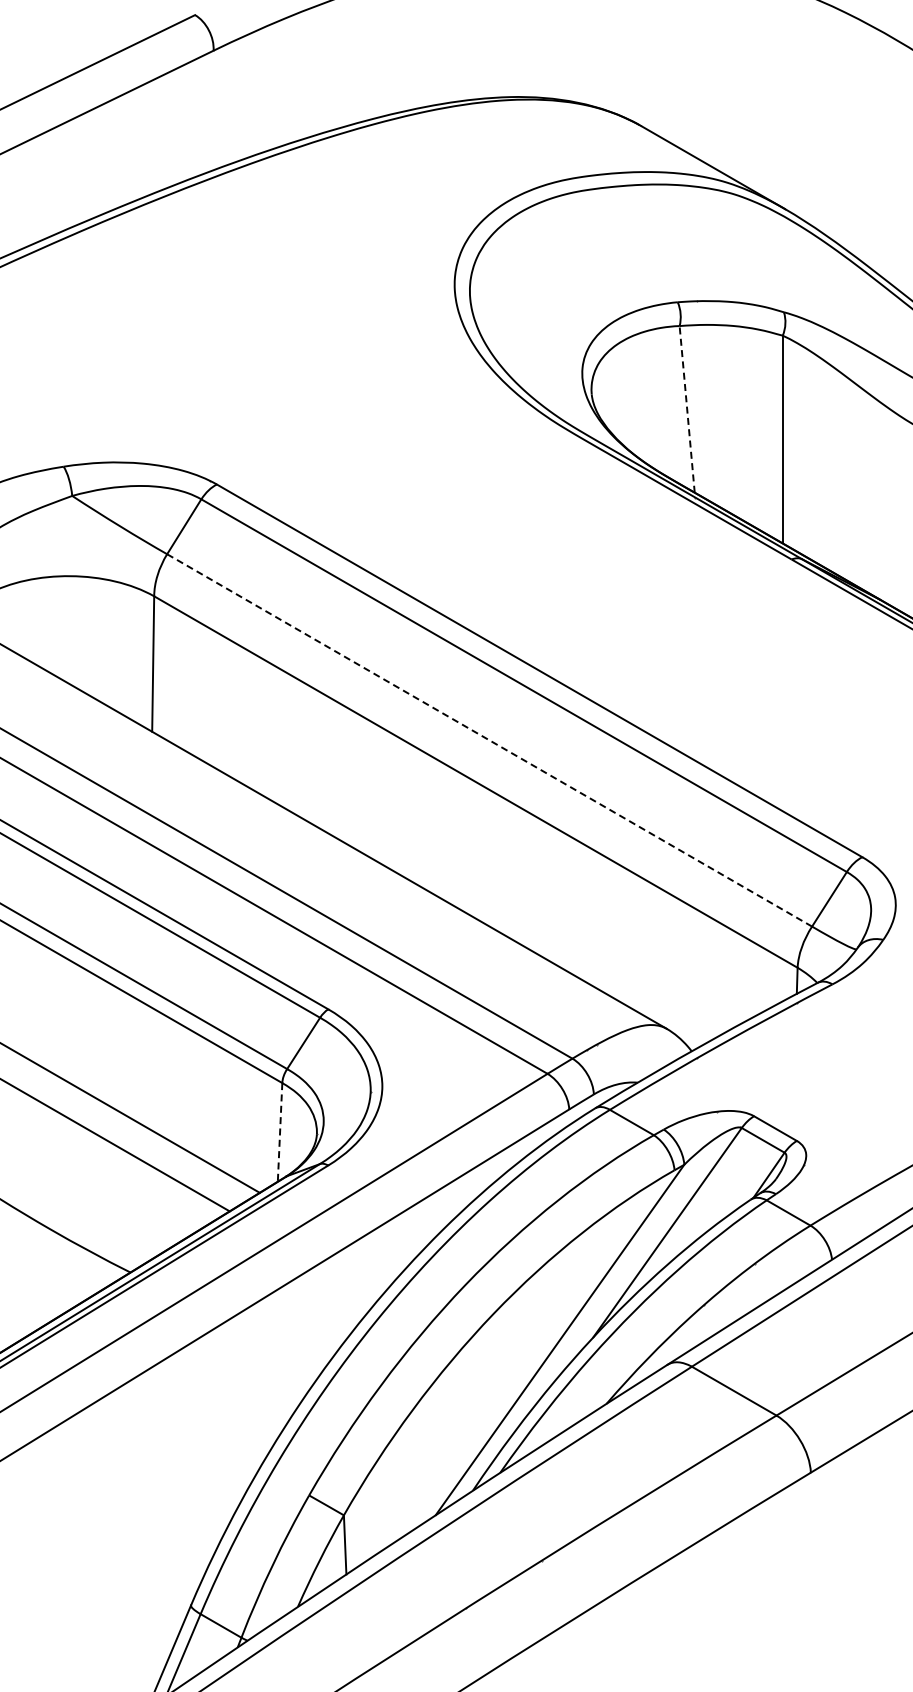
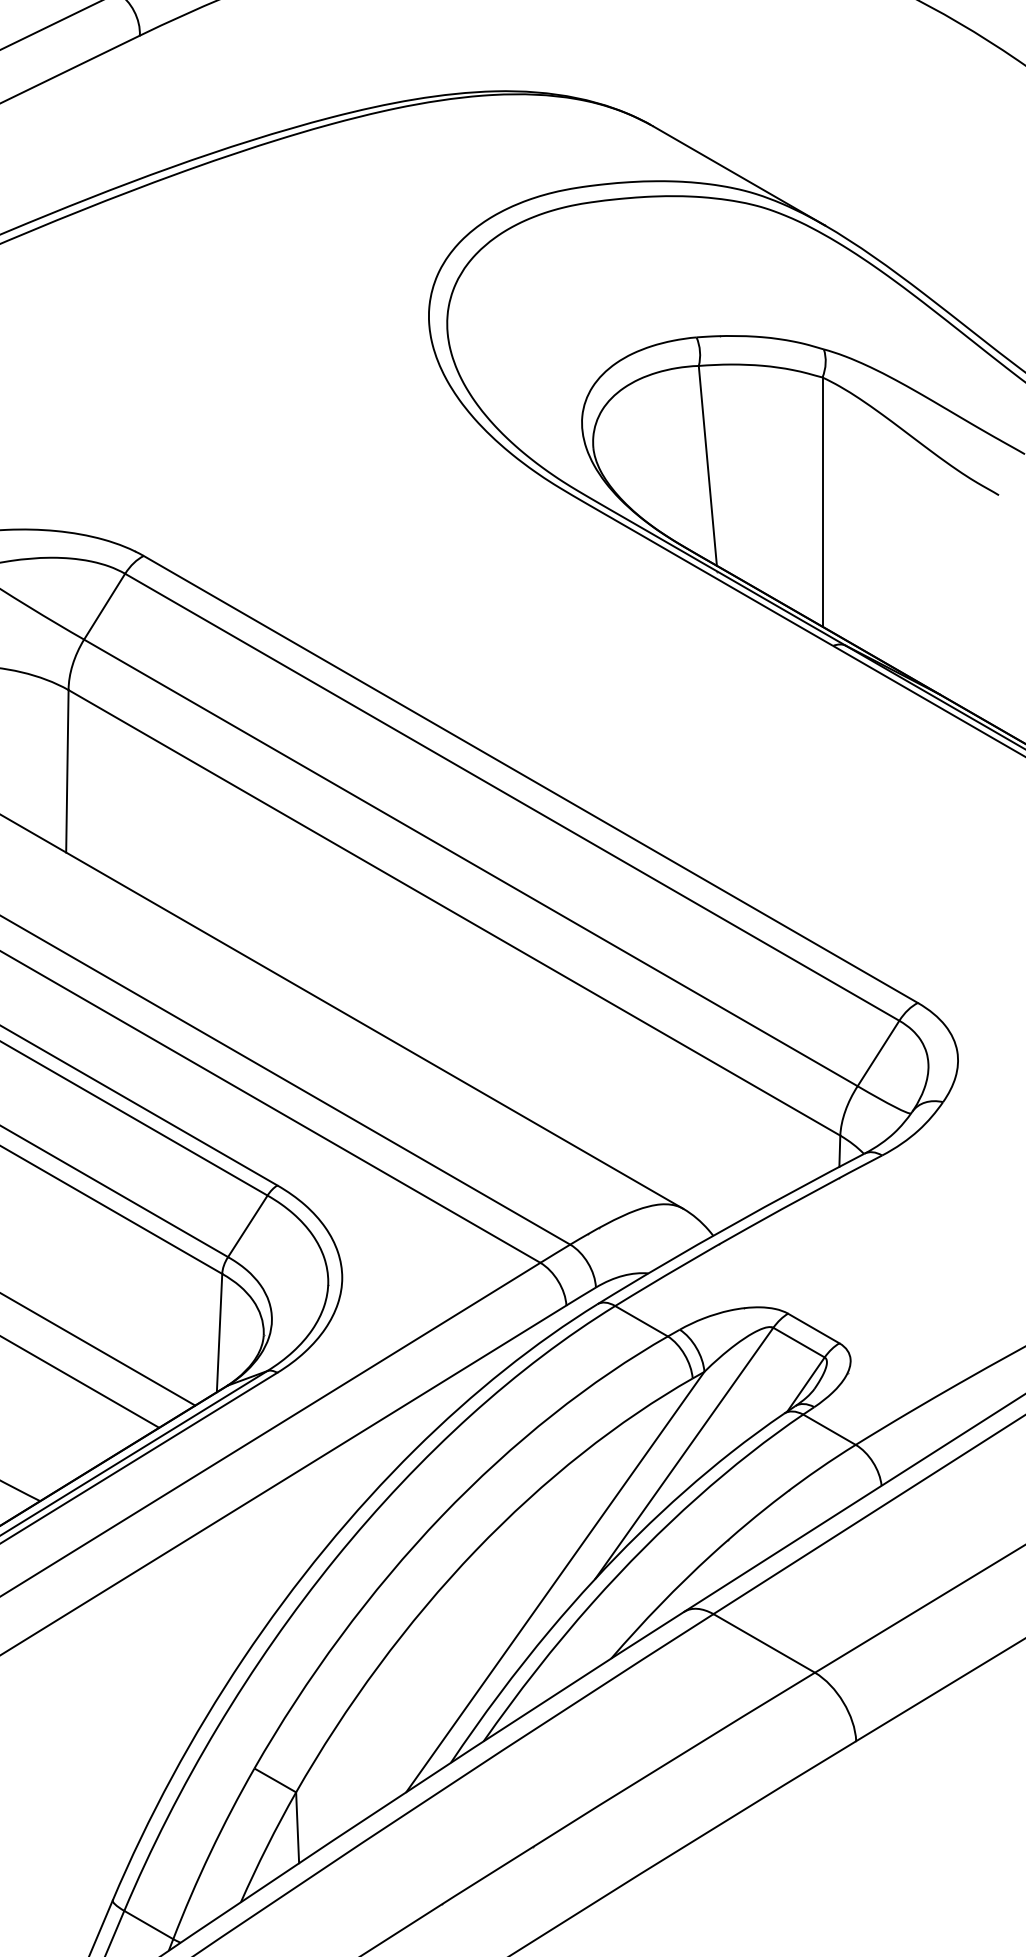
line: (687, 409) -> (708, 466), dashed -> solid
line: (490, 740) -> (471, 863), dashed -> solid
line: (280, 1132) -> (220, 1333), dashed -> solid

